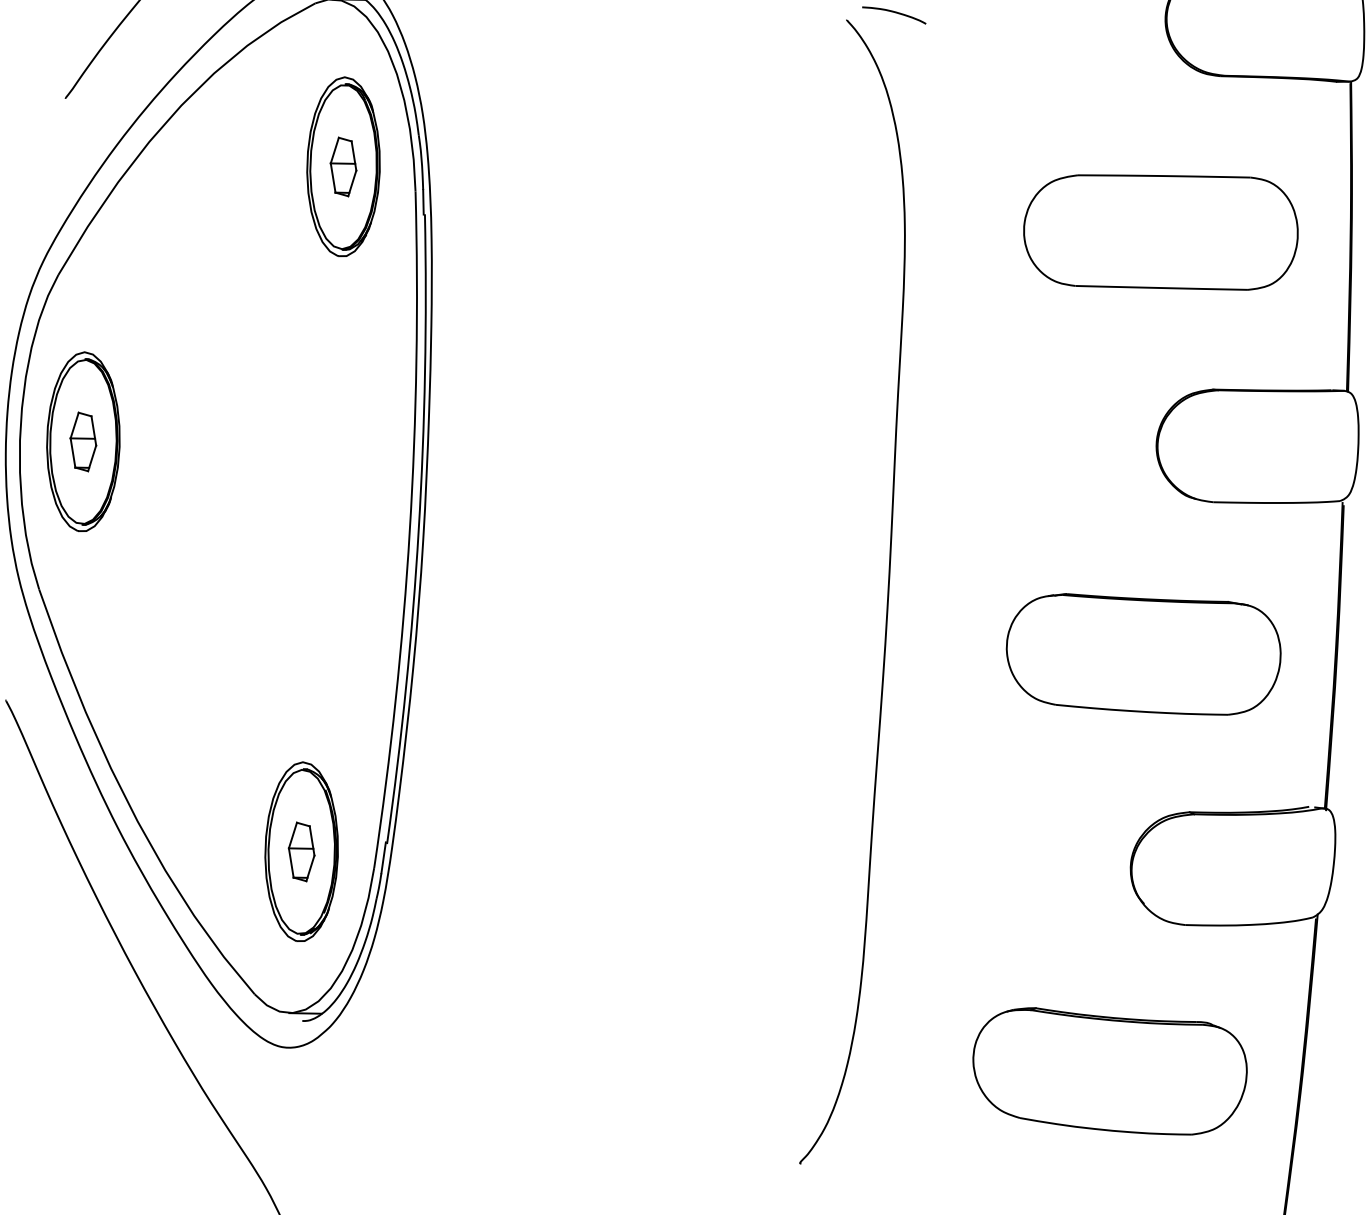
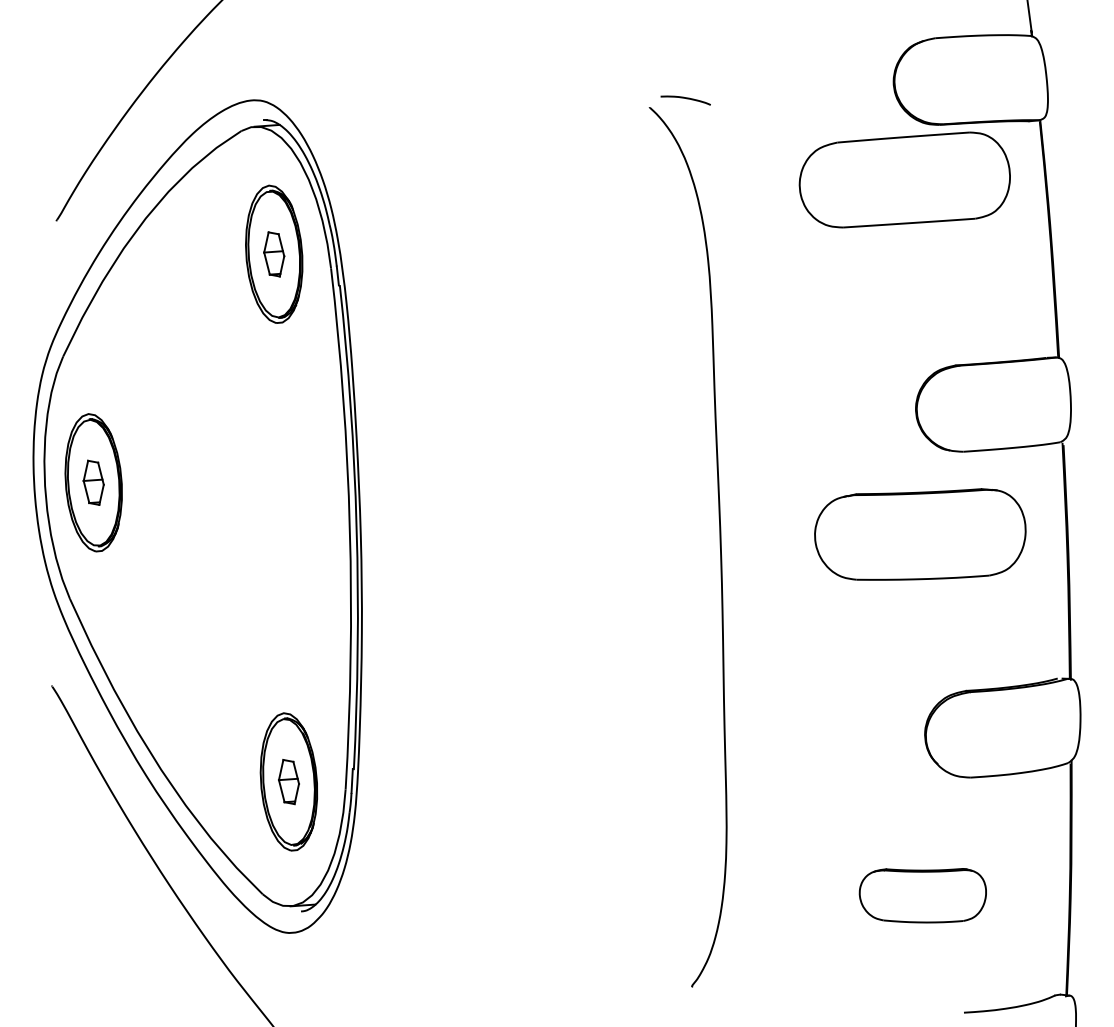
part: (1160, 230) -> (904, 179), moved
part: (1143, 653) -> (920, 534), moved
part: (1108, 1072) -> (922, 895), size x0.6

